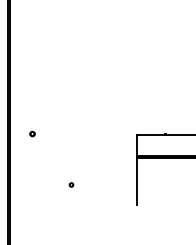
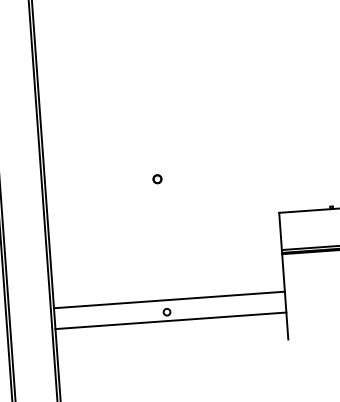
part: (32, 133) -> (157, 178), moved
line: (73, 178) -> (169, 300), added
line: (73, 189) -> (171, 320), added

